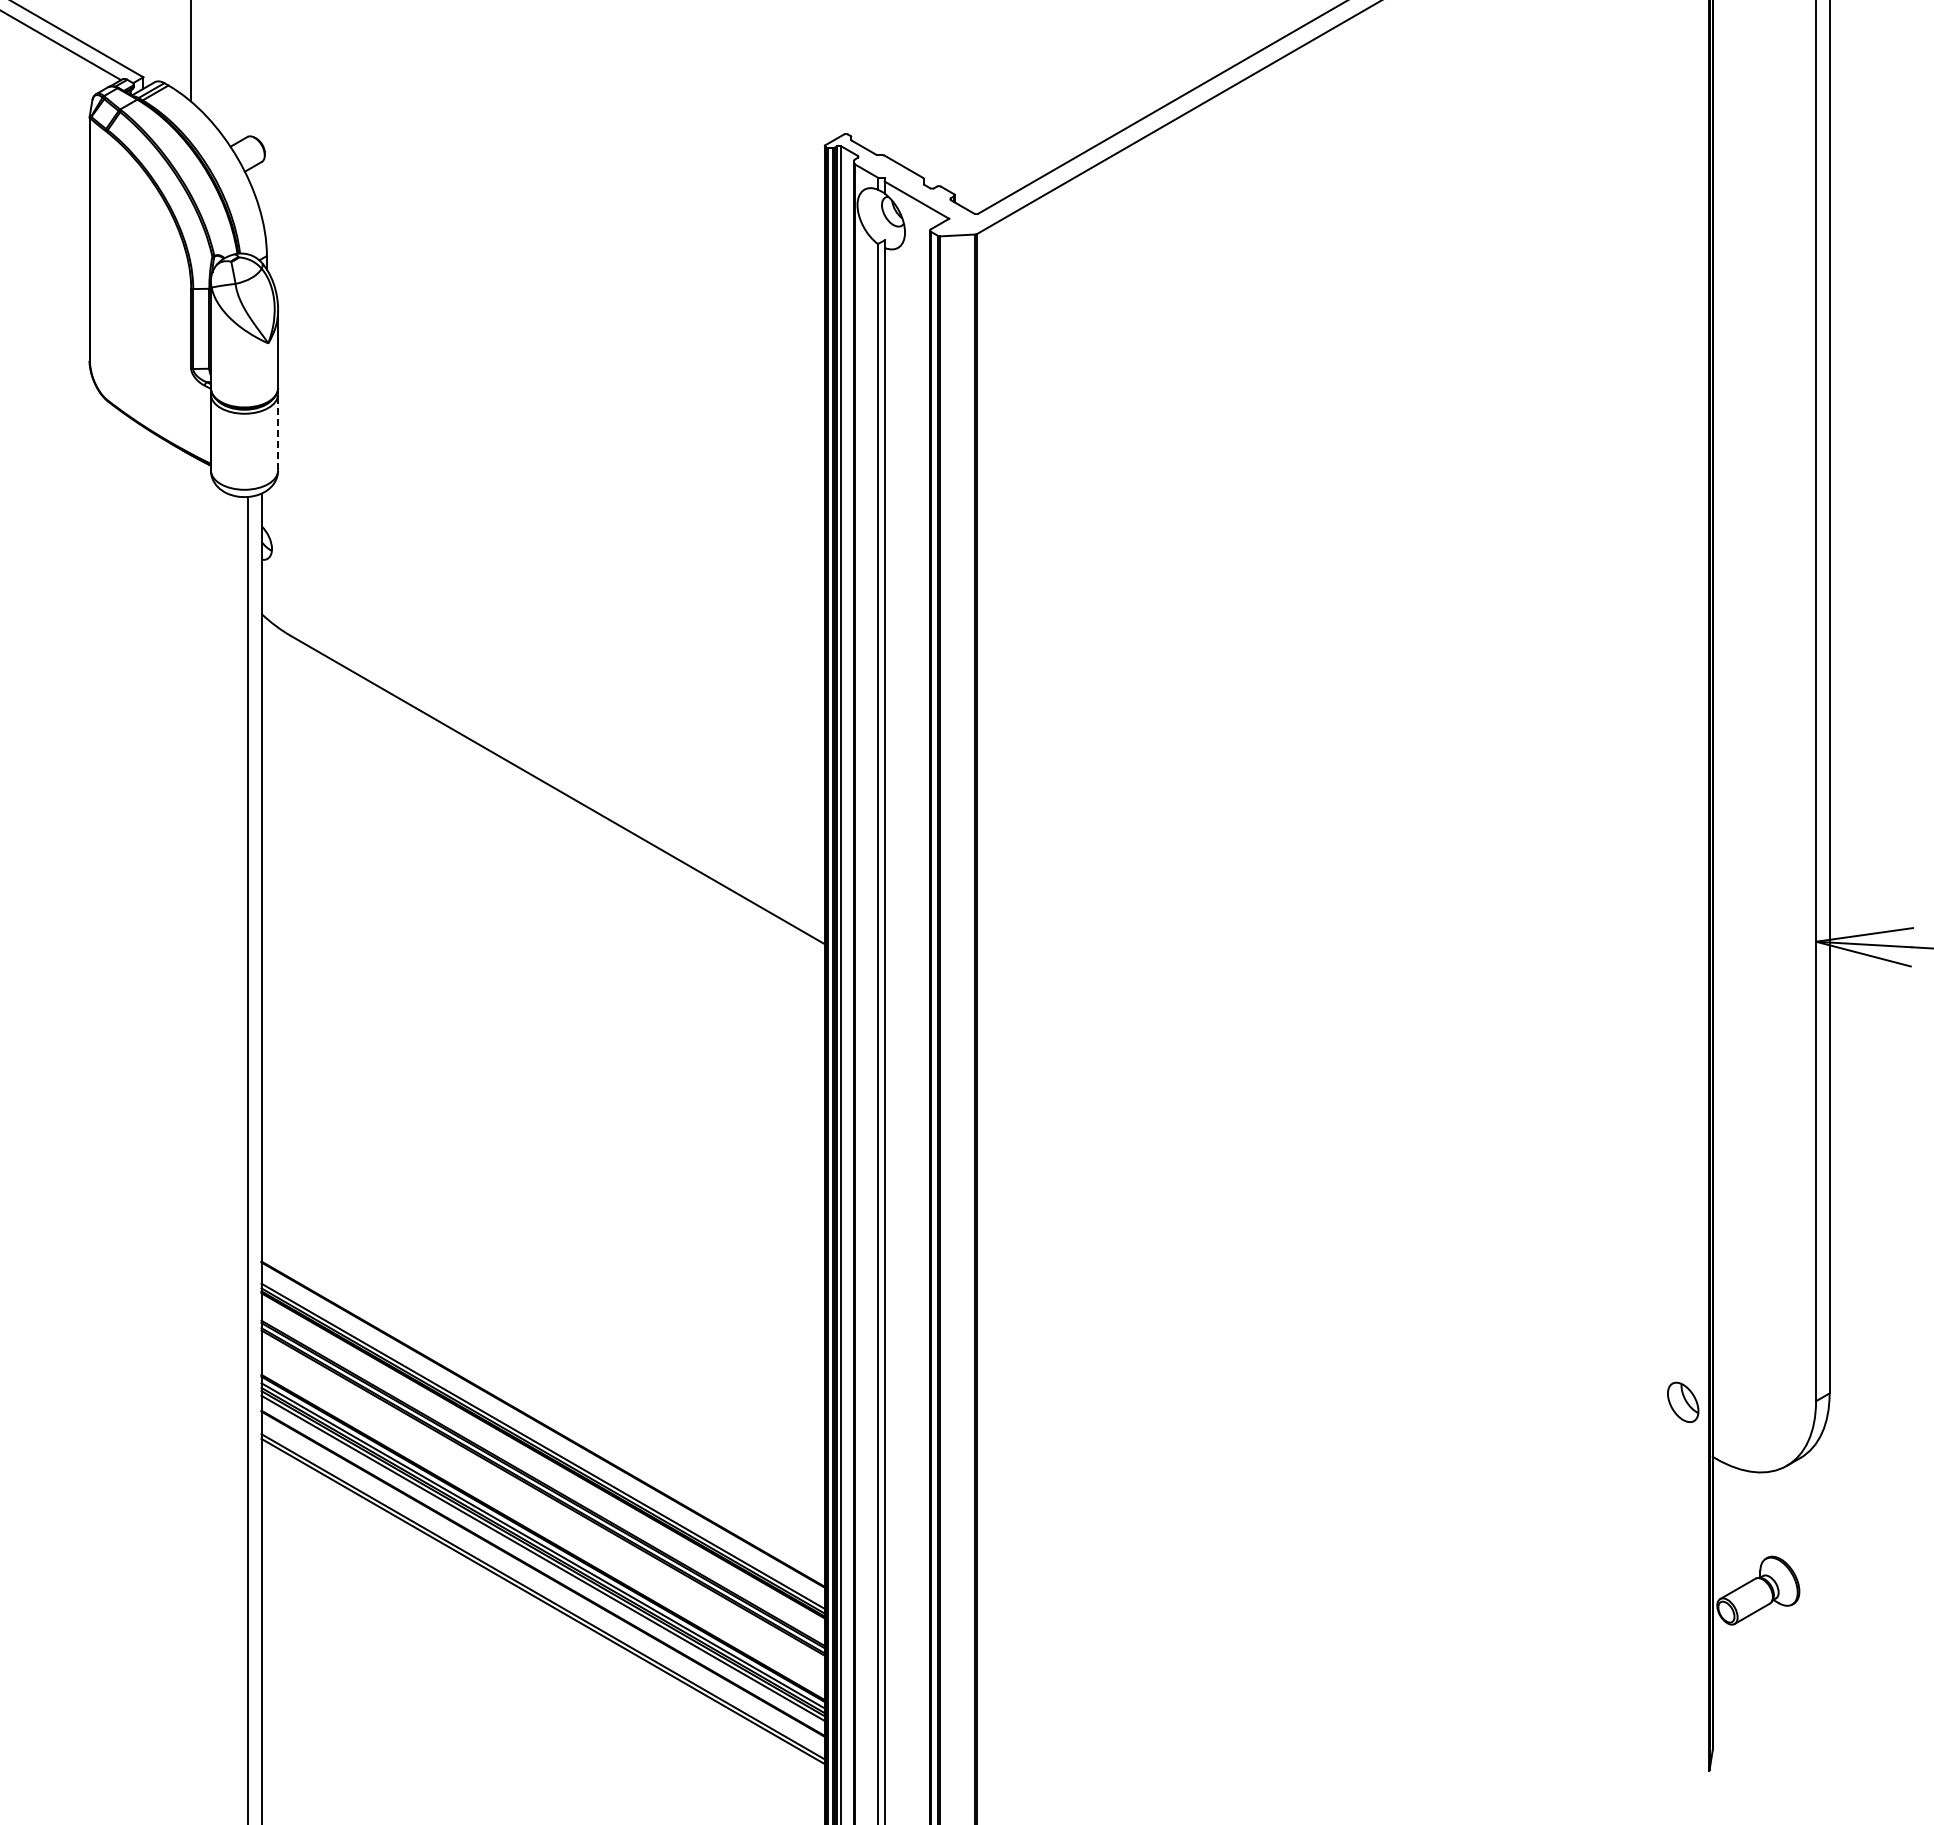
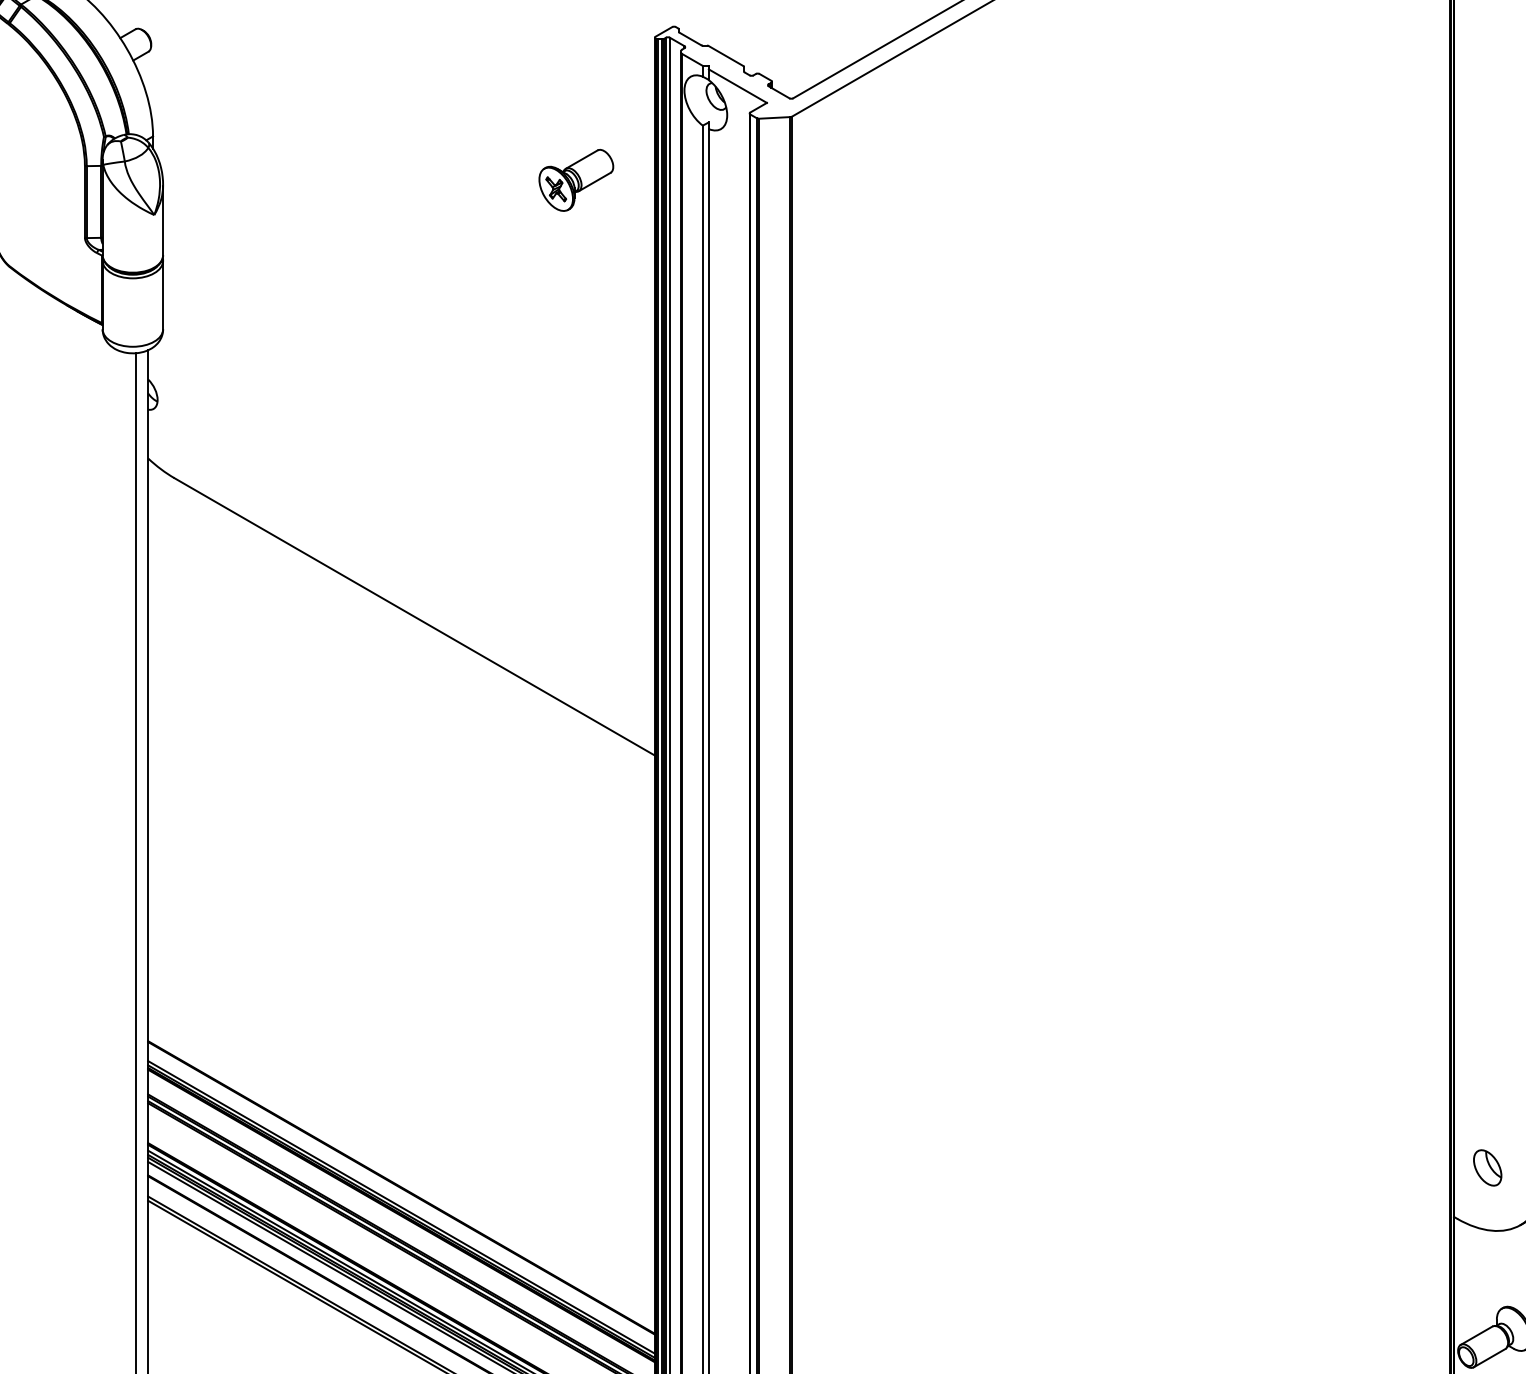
part: (737, 304) -> (576, 180), added
line: (278, 431) -> (163, 294), dashed -> solid
part: (1683, 1401) -> (1487, 1167), moved

